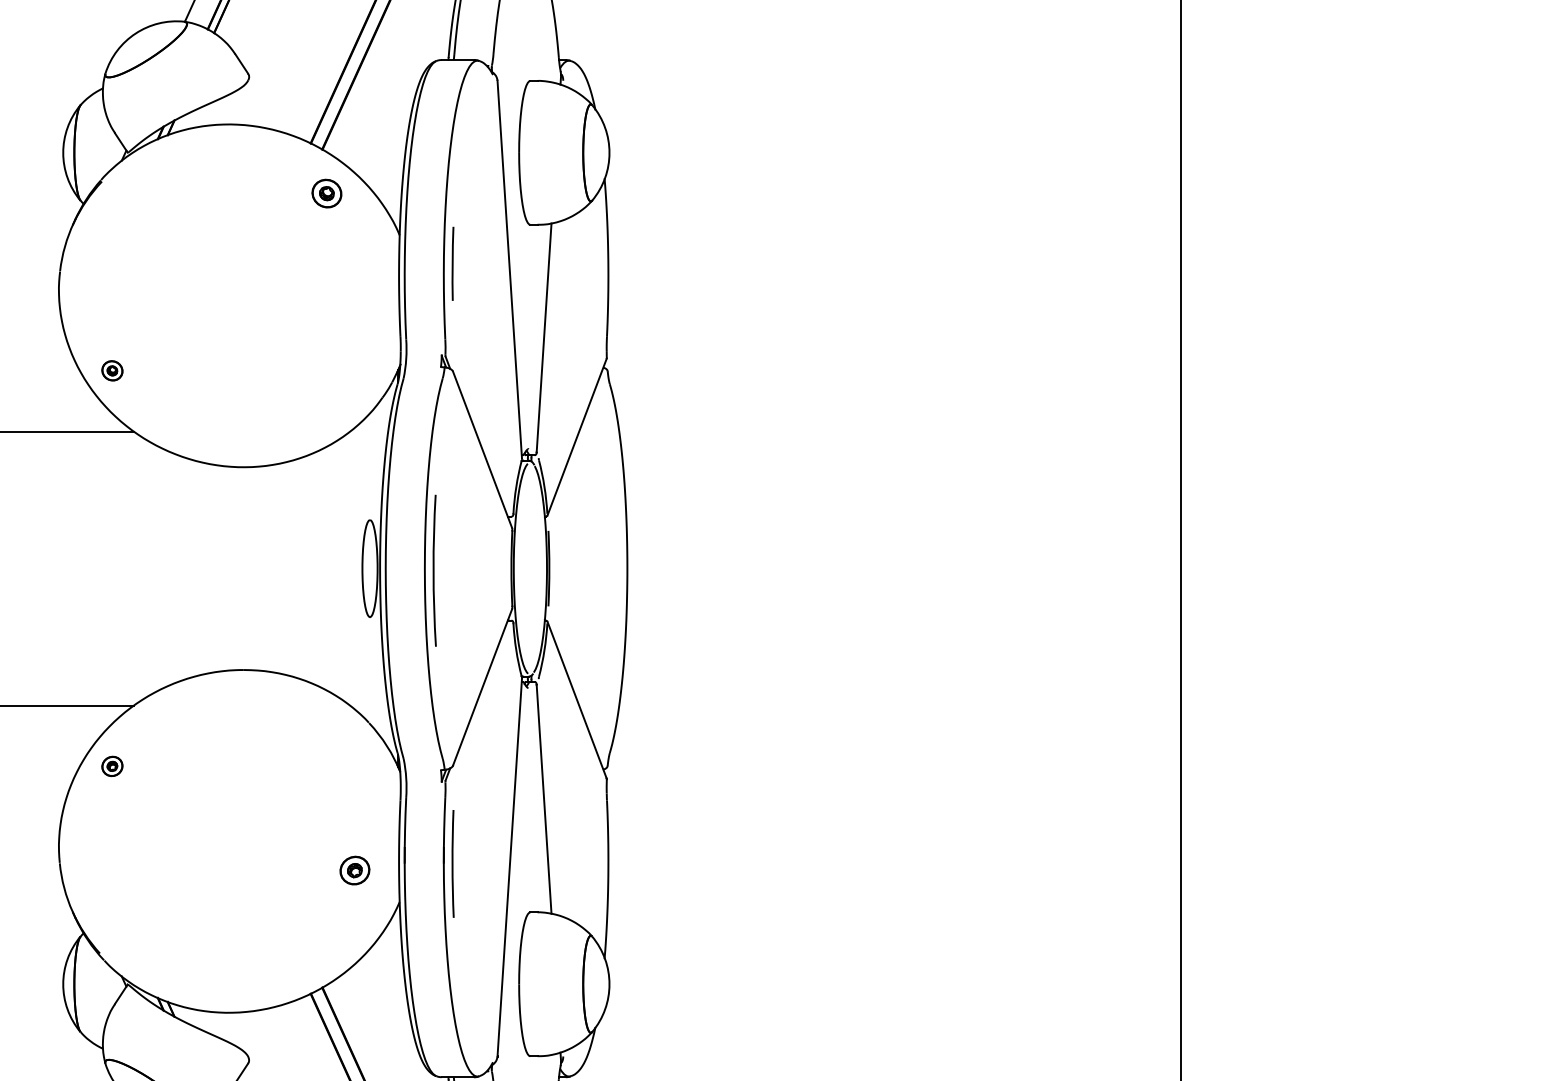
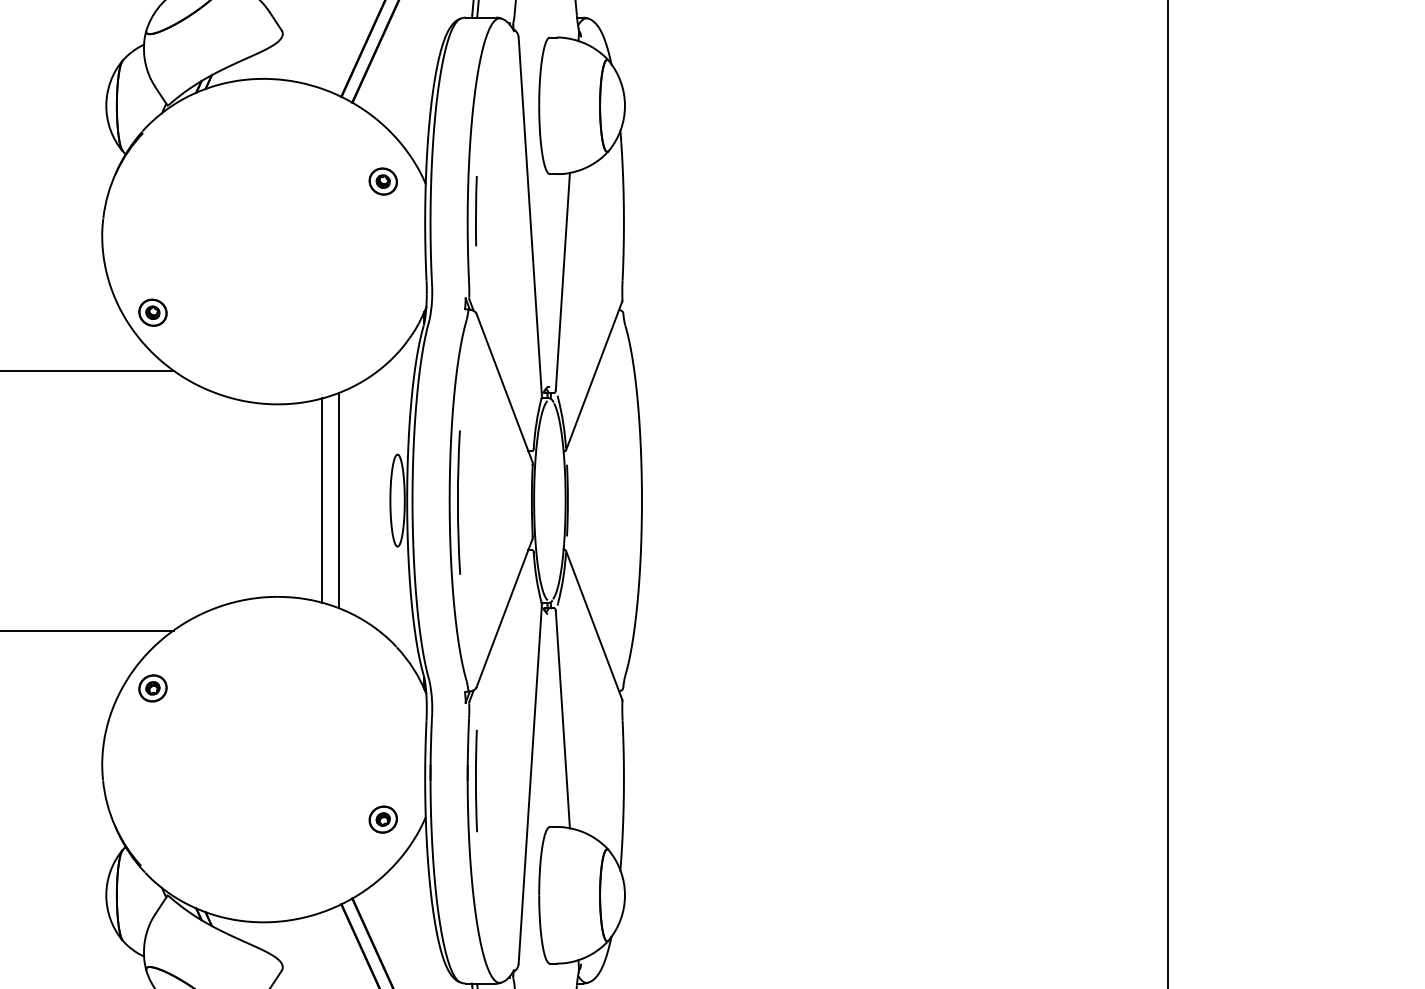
part: (326, 193) -> (382, 181), moved
part: (112, 370) -> (153, 312), size x1.43
line: (290, 568) -> (322, 500), added
line: (308, 568) -> (339, 500), added
part: (112, 766) -> (153, 688), size x1.43
part: (354, 870) -> (382, 819), moved

